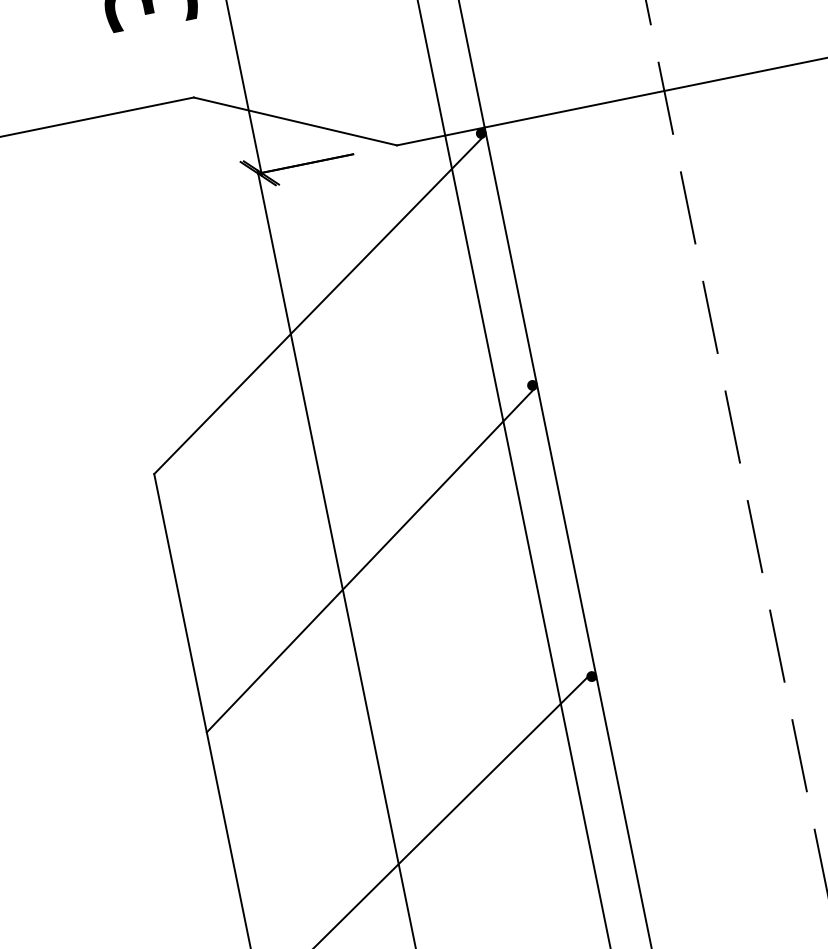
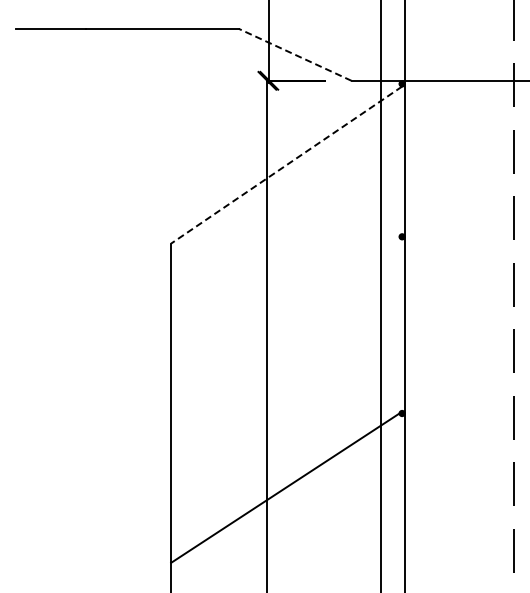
line: (294, 121) -> (294, 54), solid -> dashed
line: (318, 306) -> (286, 165), solid -> dashed
line: (369, 560) -> (286, 319), removed

